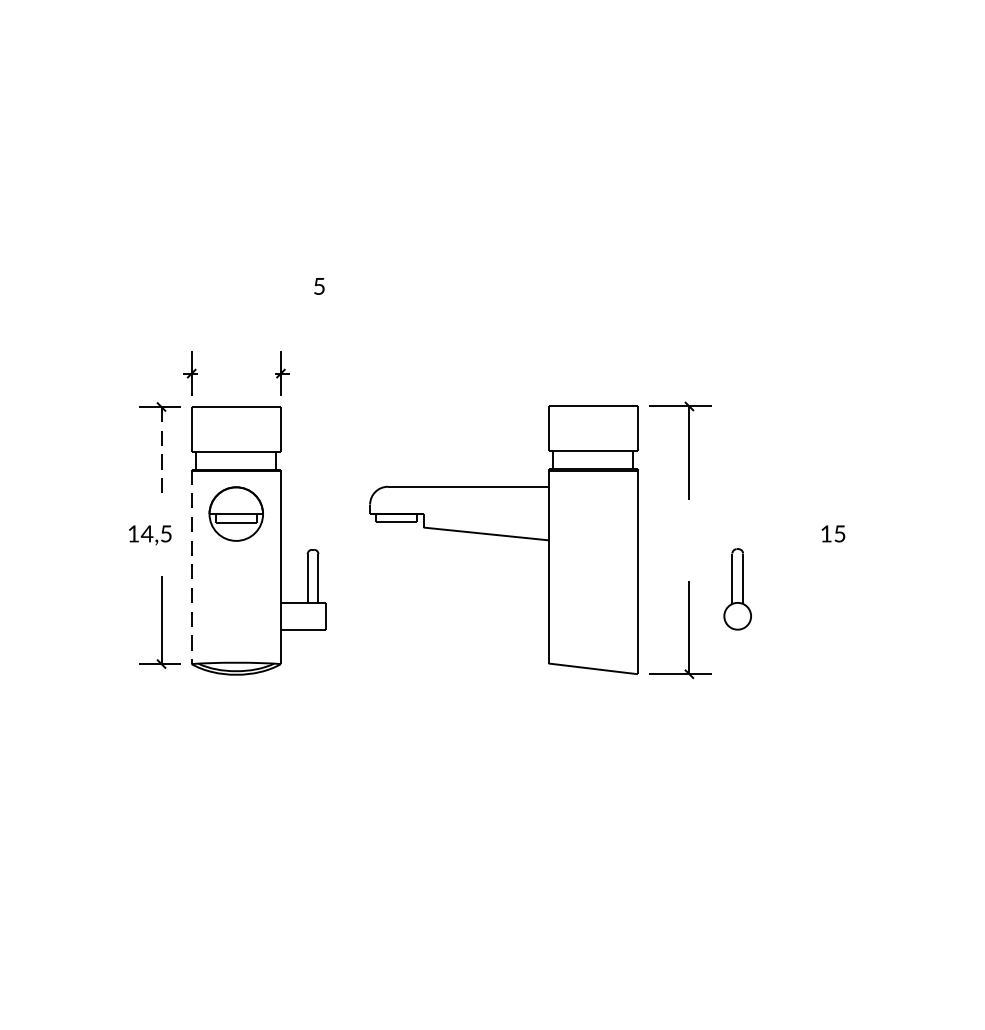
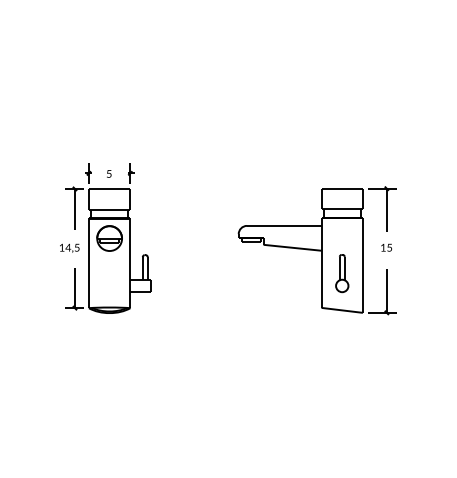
text: (320, 285) -> (109, 173), moved
line: (160, 451) -> (74, 209), dashed -> solid
part: (537, 539) -> (316, 250), moved
line: (190, 567) -> (88, 263), dashed -> solid

